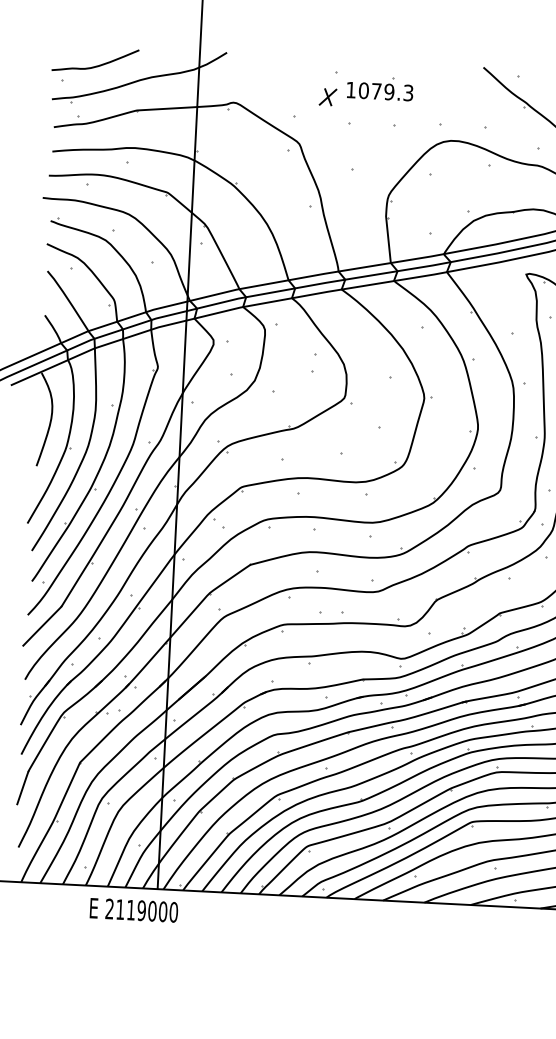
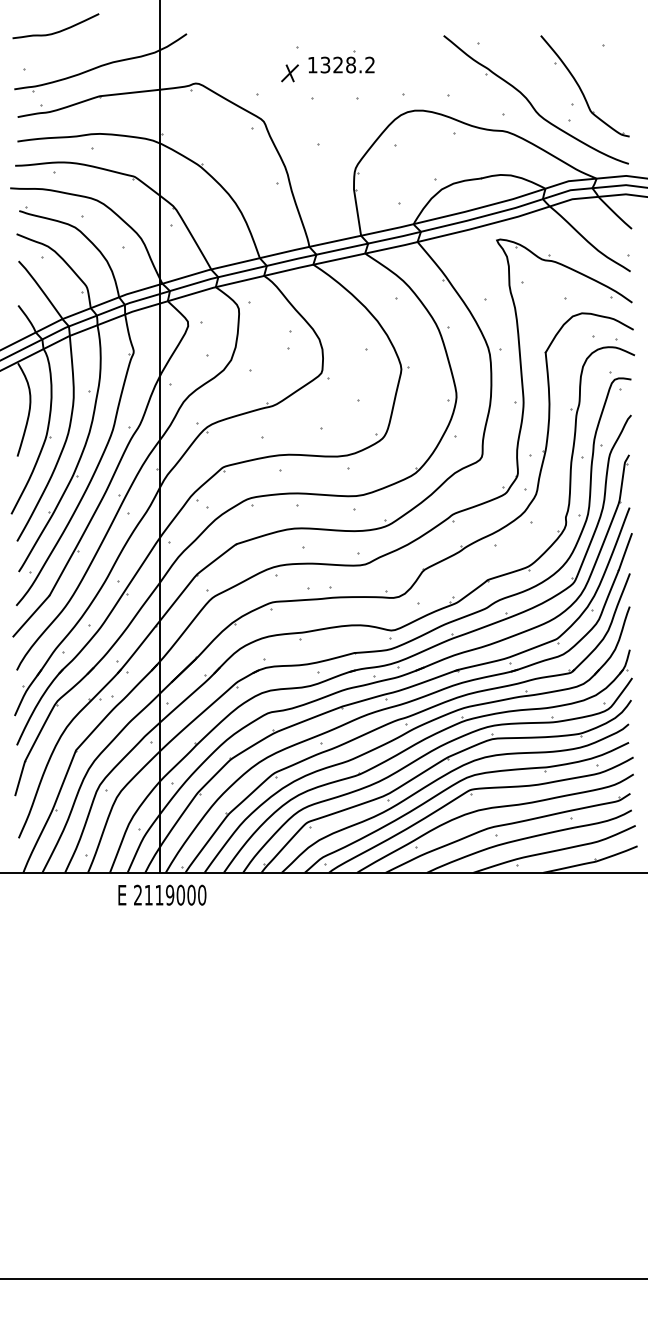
curve: (95, 65) -> (56, 31), moved
text: (385, 91) -> (347, 64), 1079.3 -> 1328.2
text: (134, 909) -> (162, 894), moved

